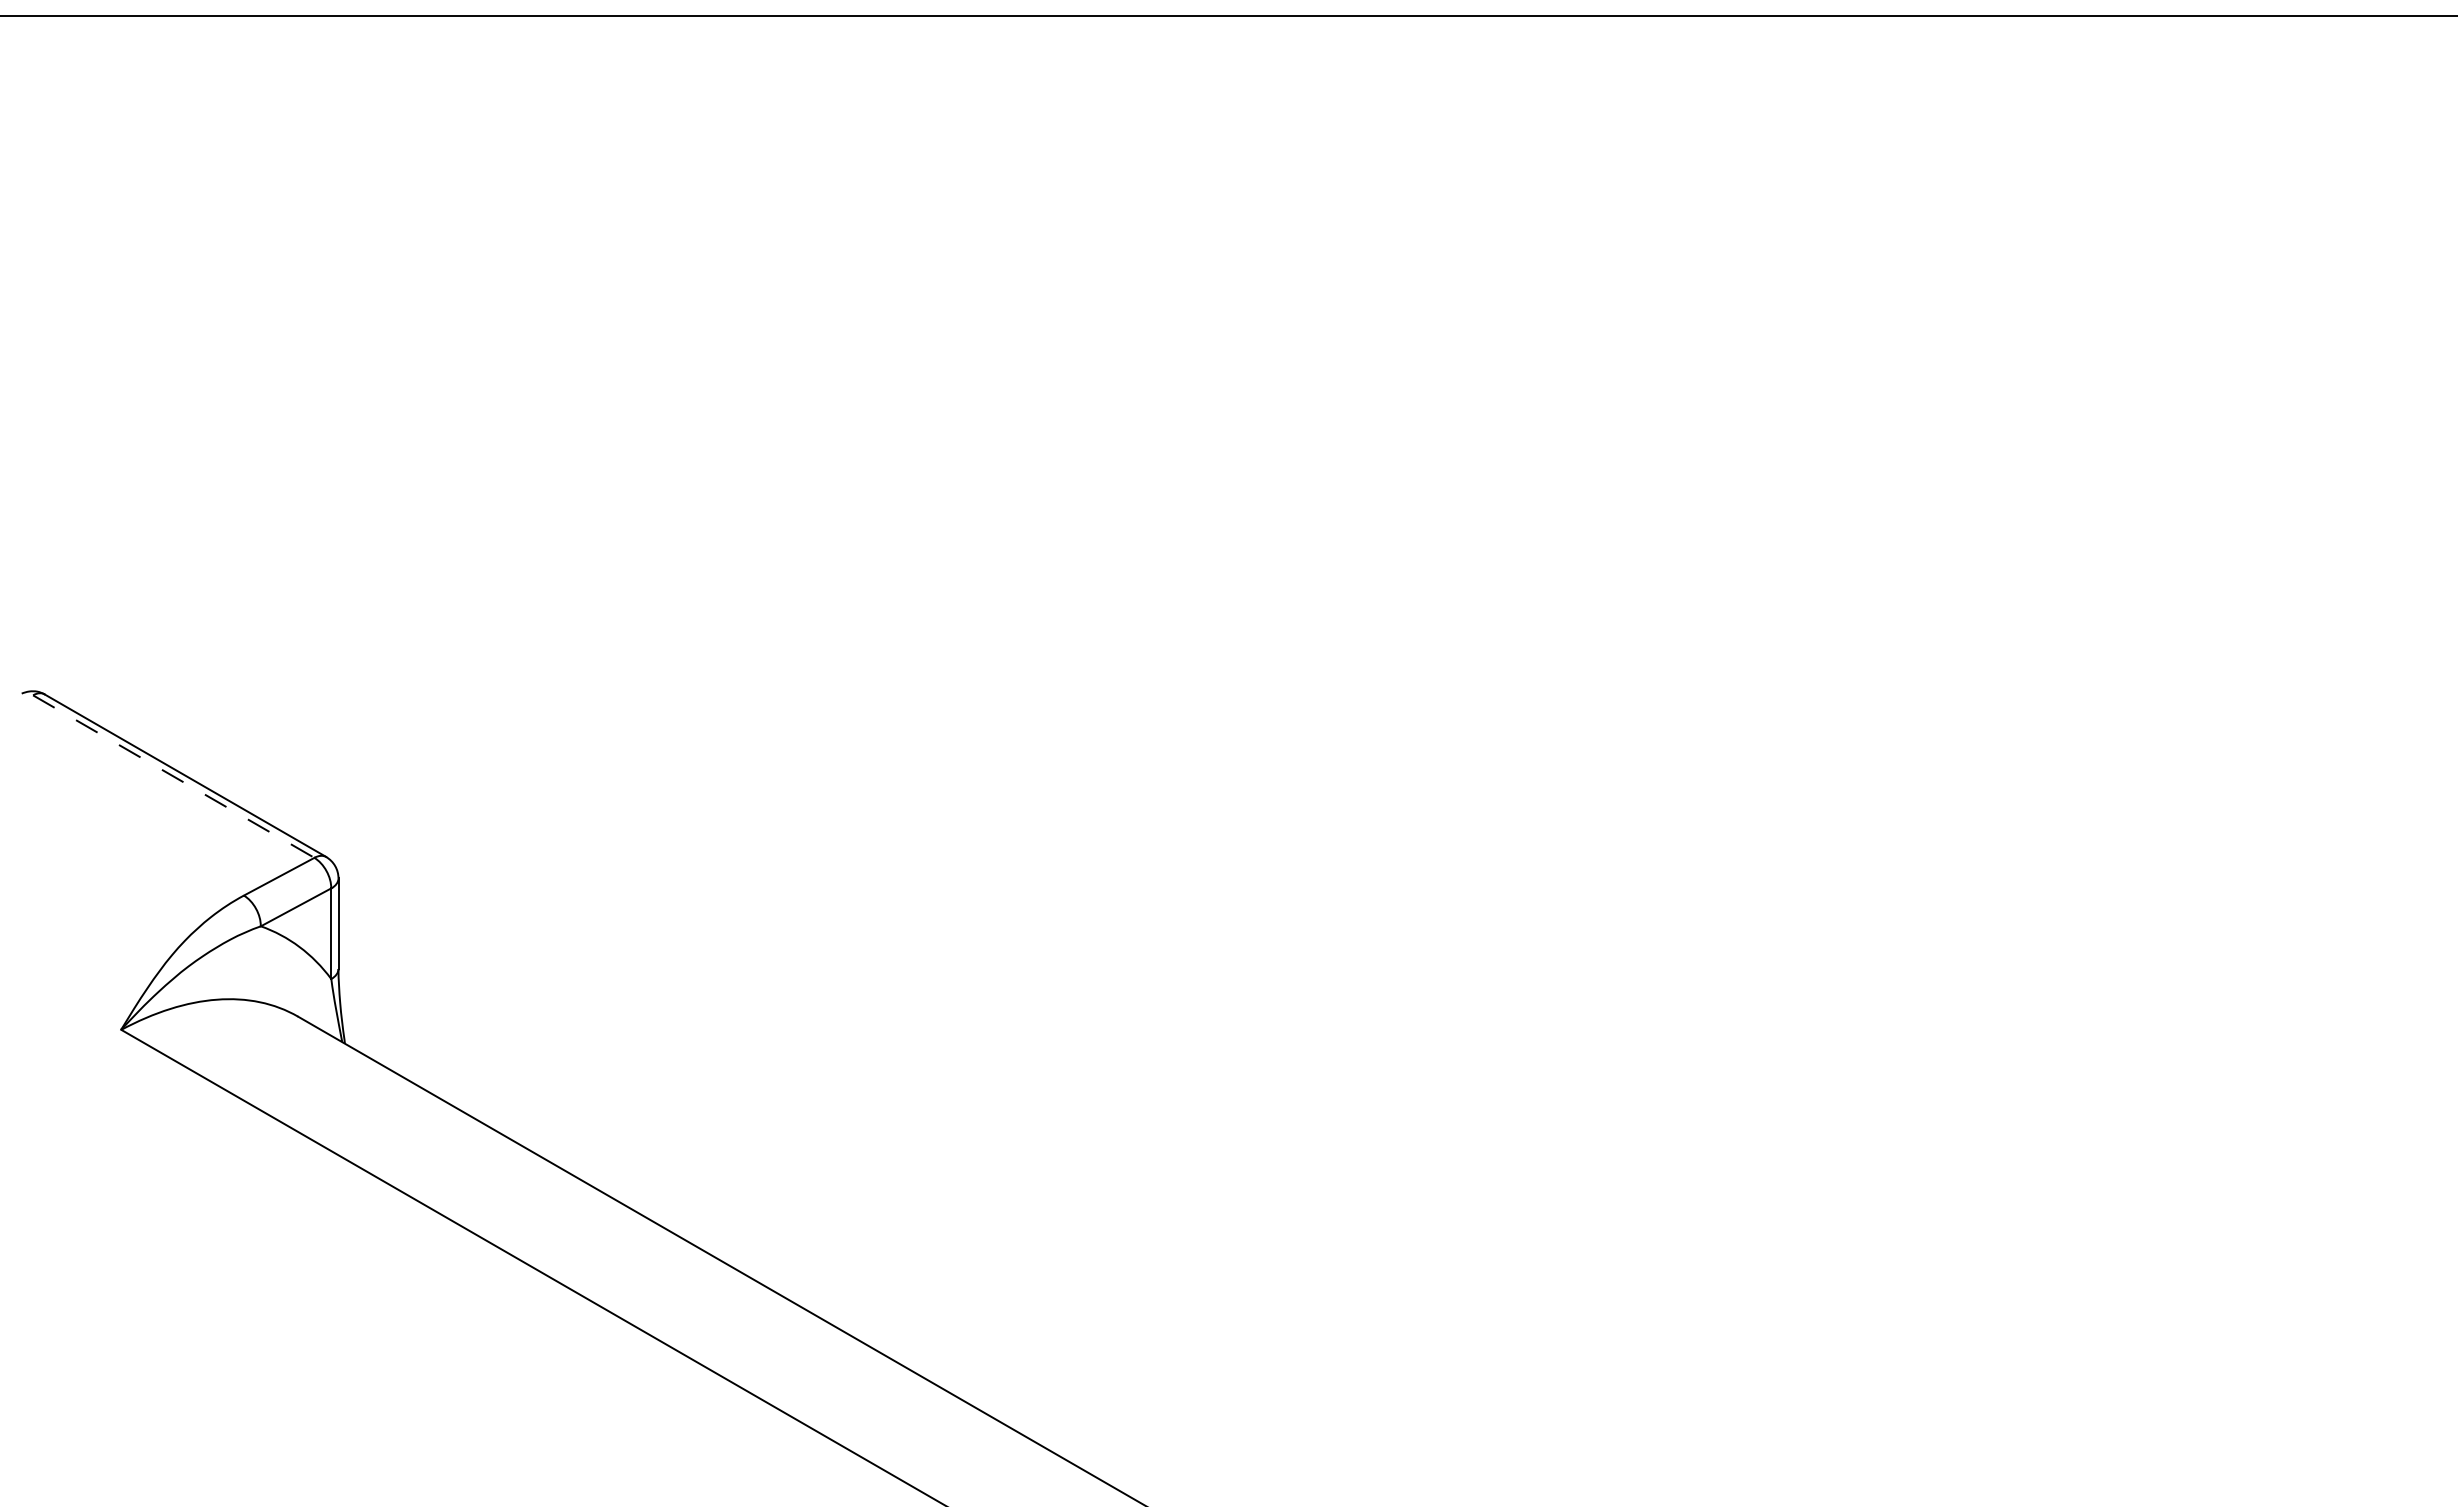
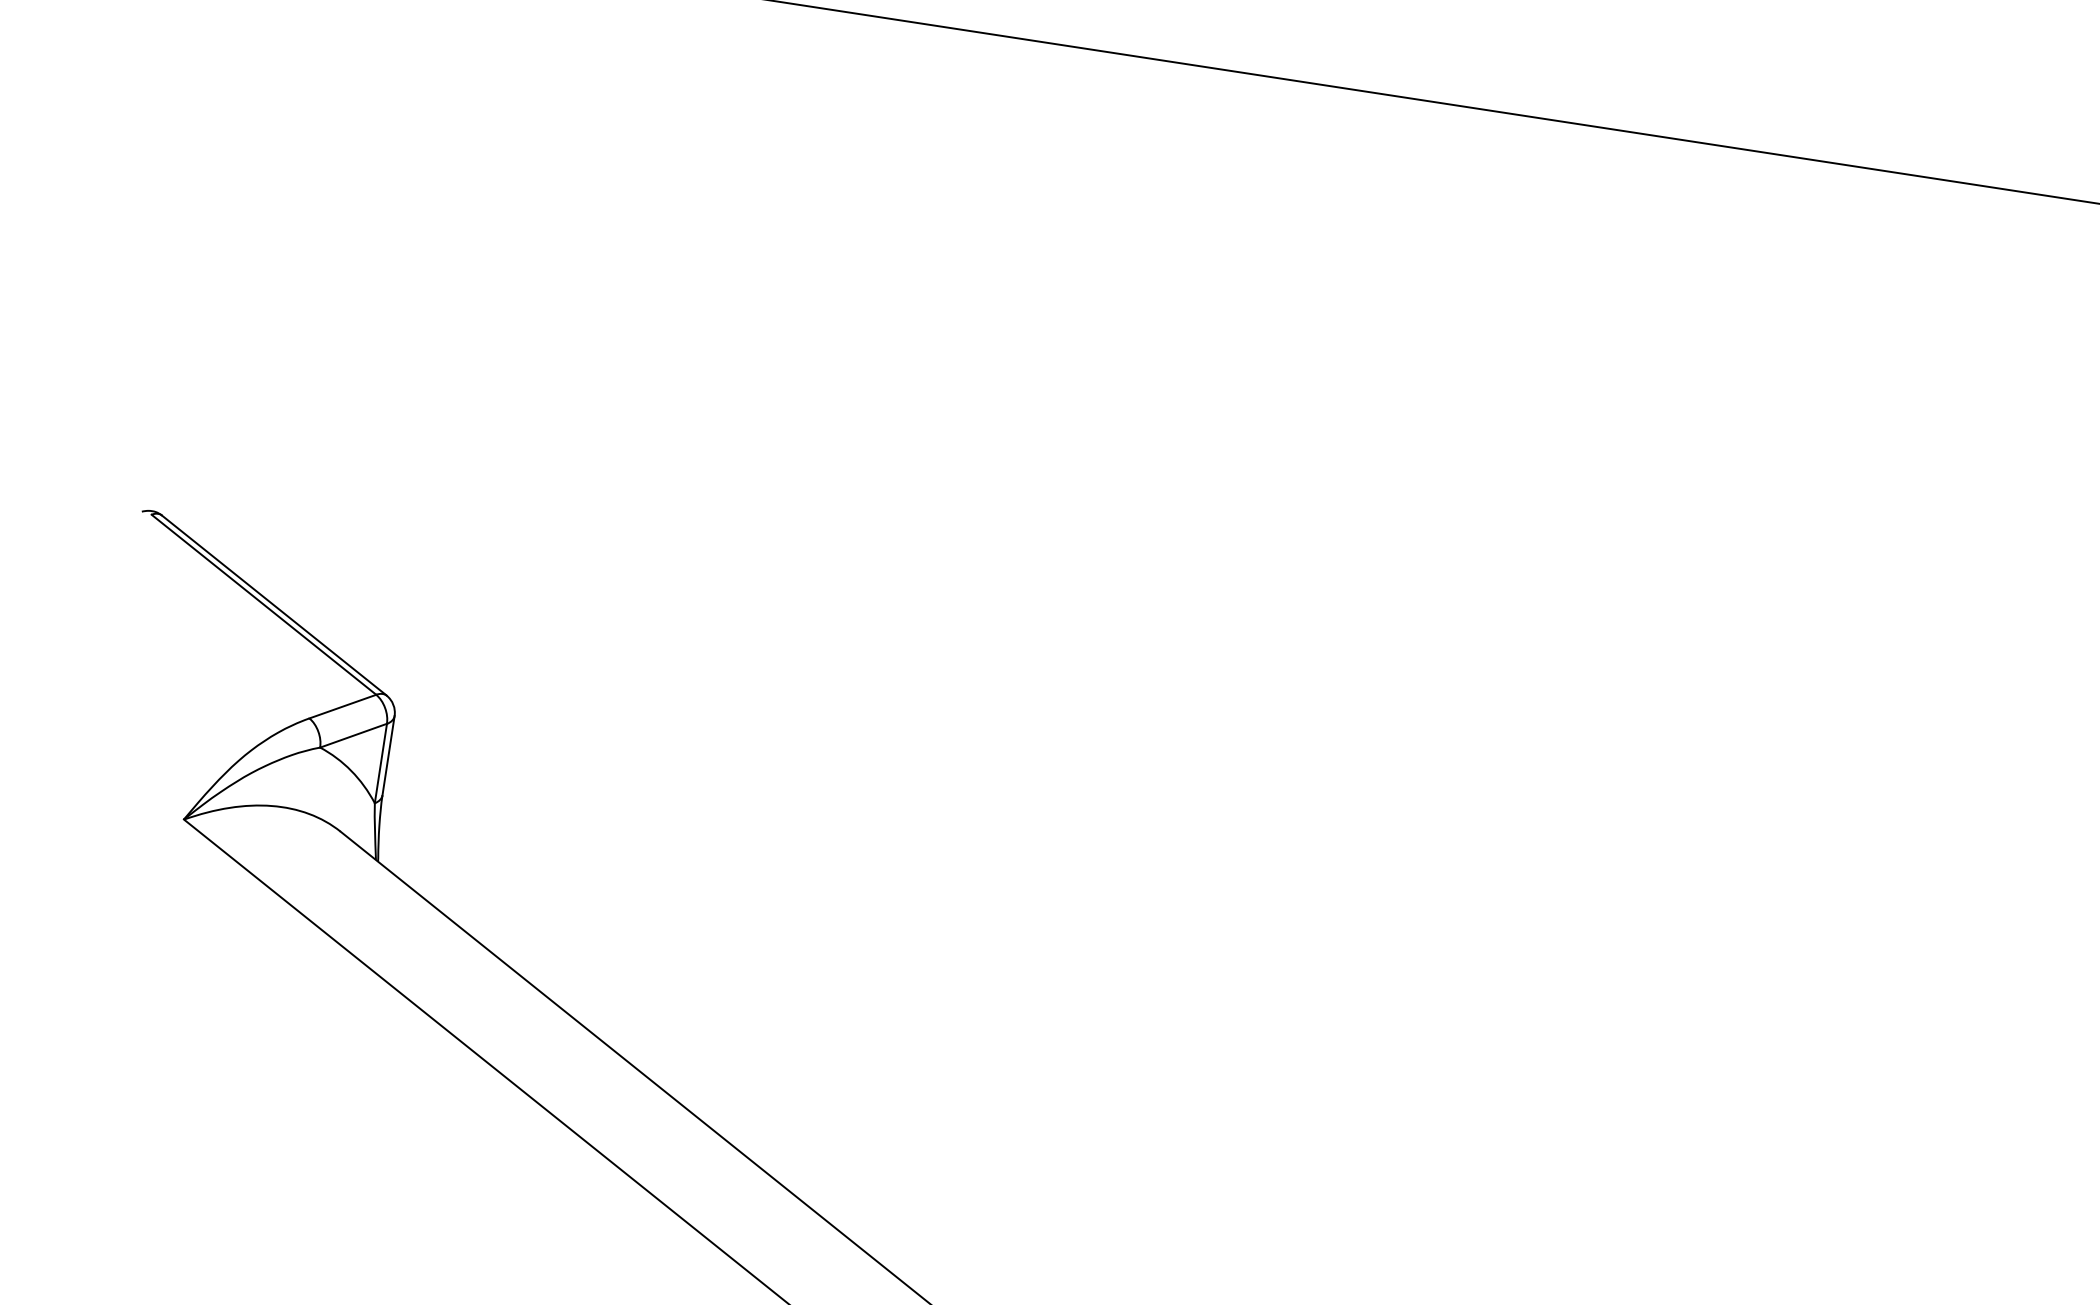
line: (174, 776) -> (264, 604), dashed -> solid

